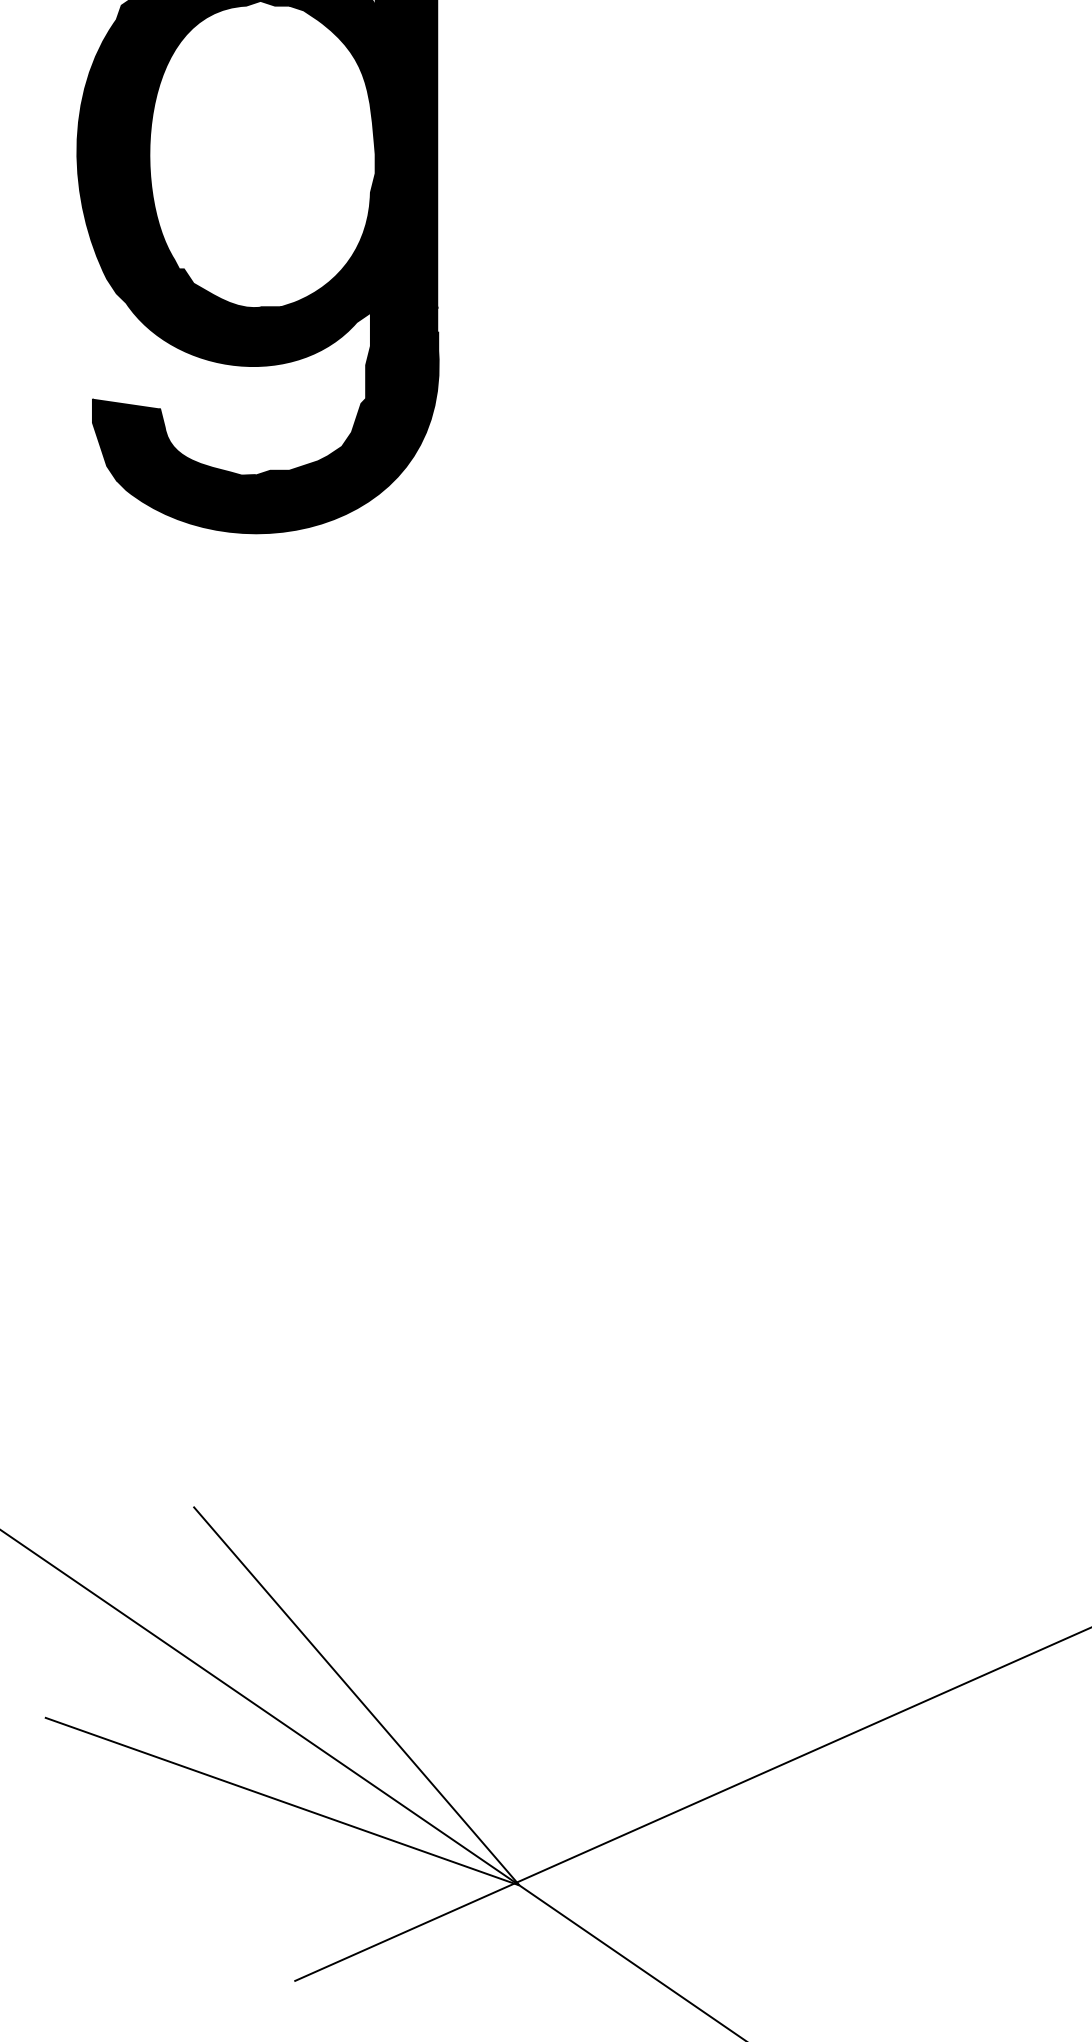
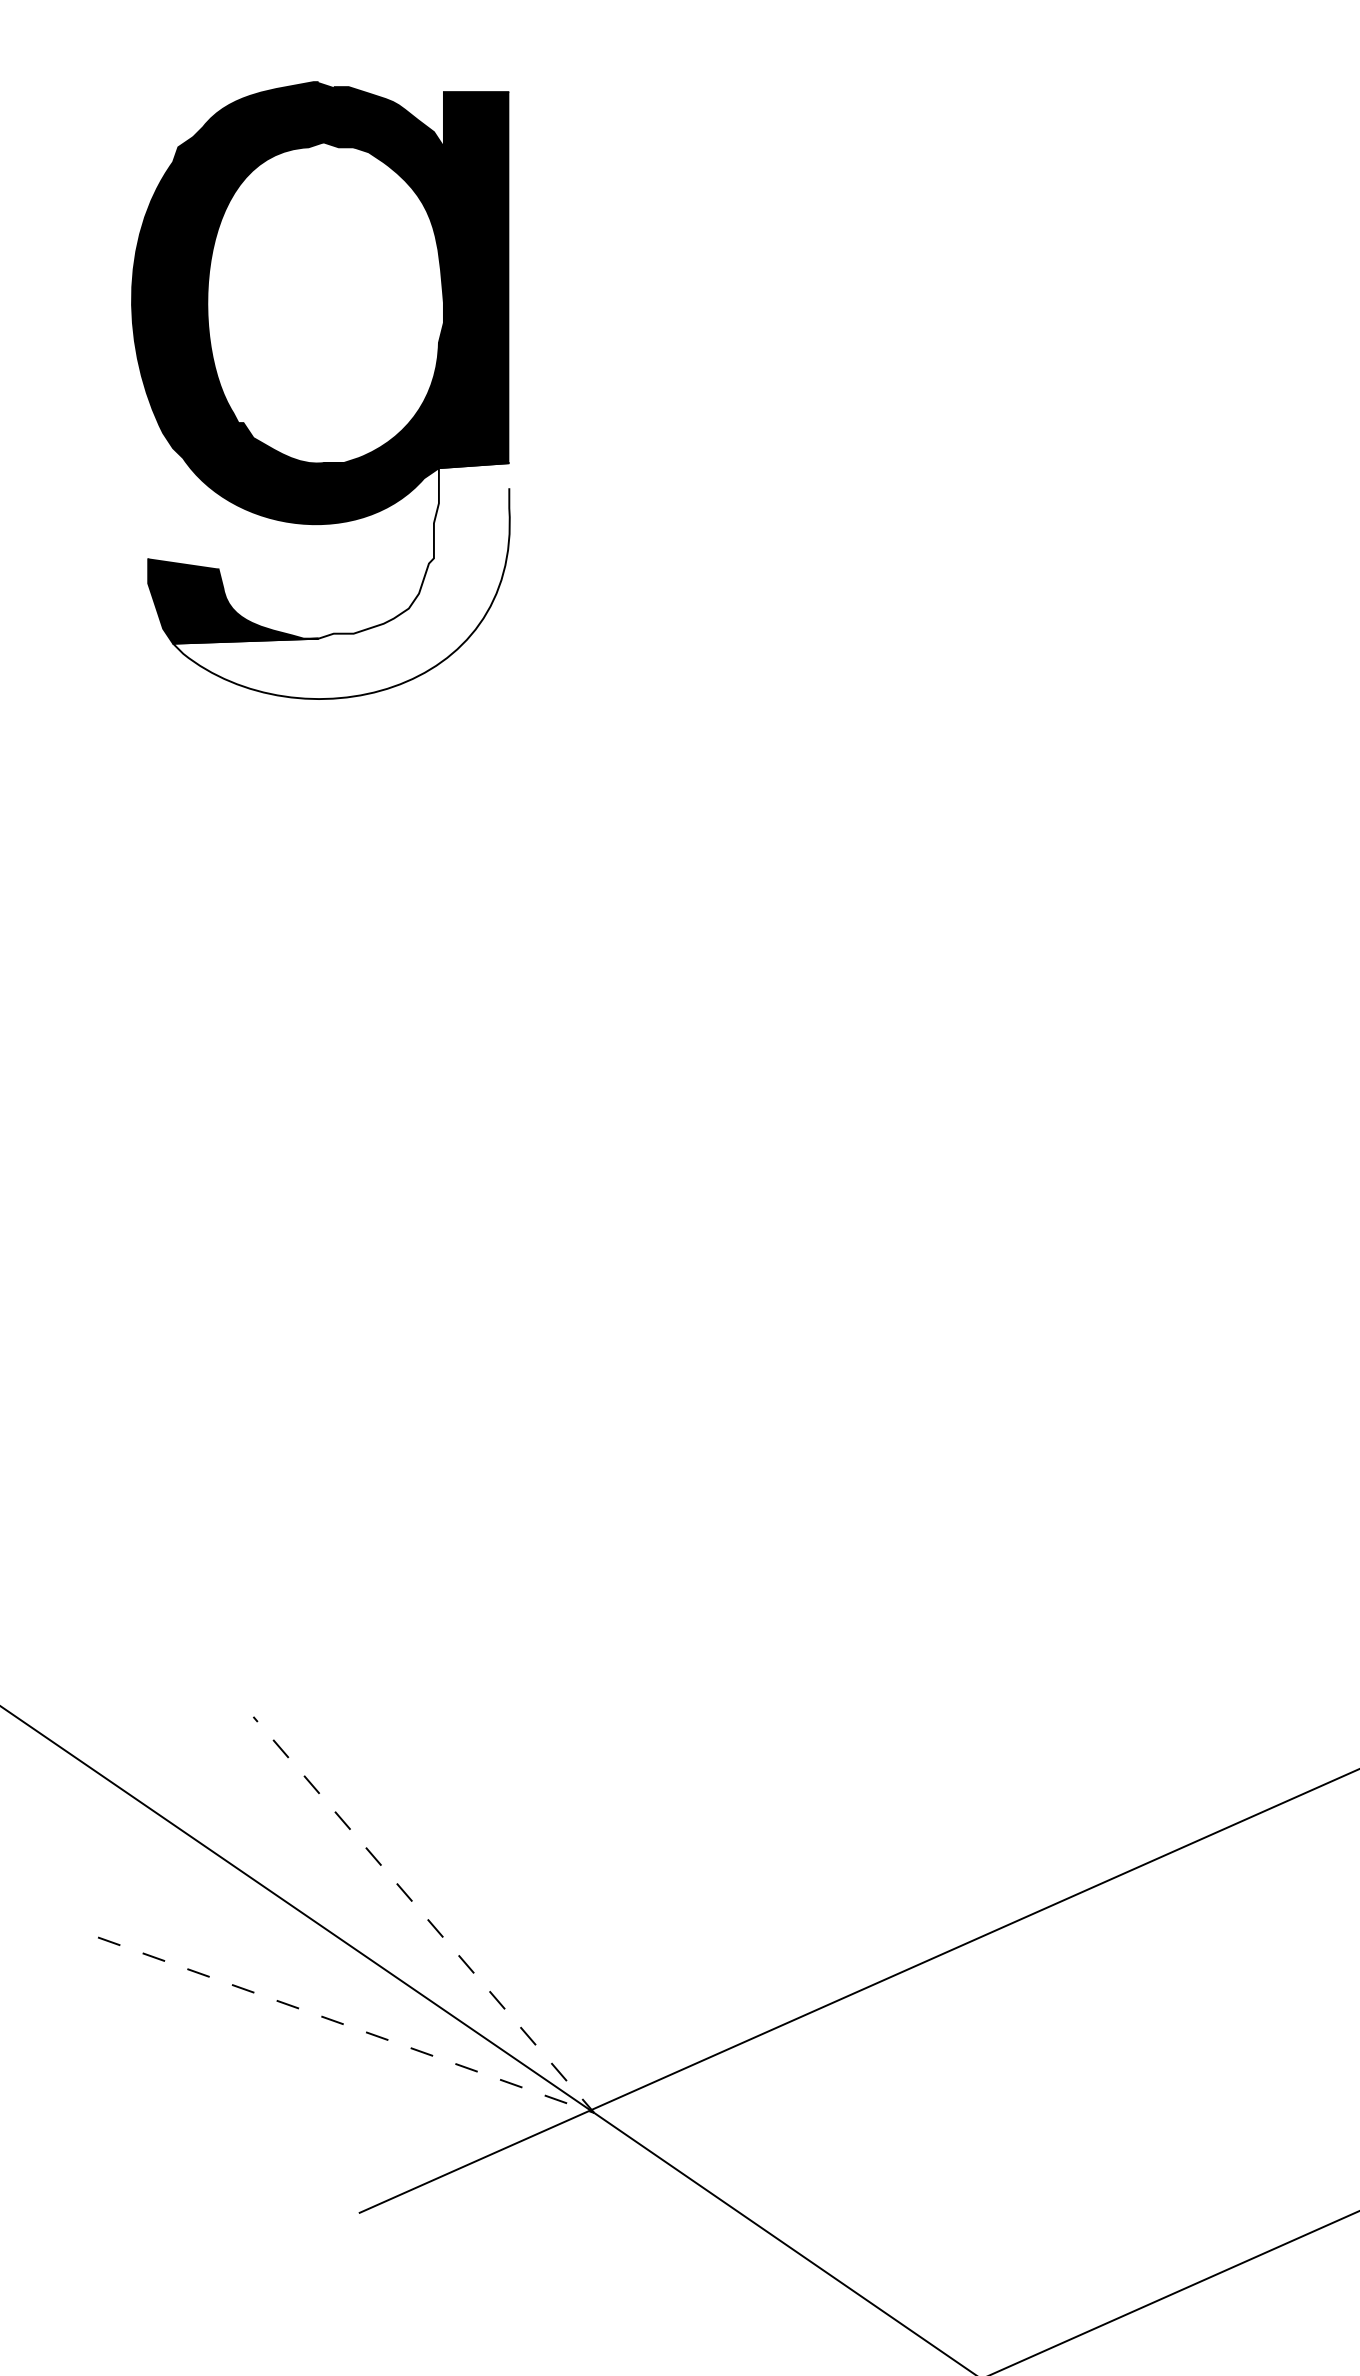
fill: (277, 419) -> (341, 580), removed
line: (518, 1884) -> (593, 2112), solid -> dashed

